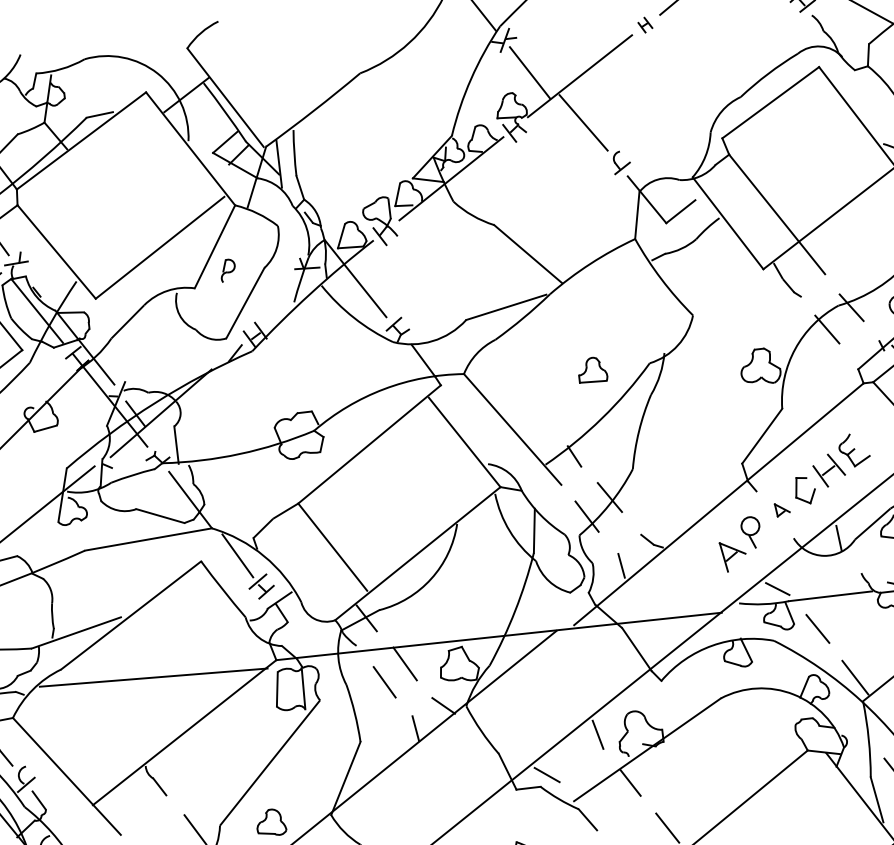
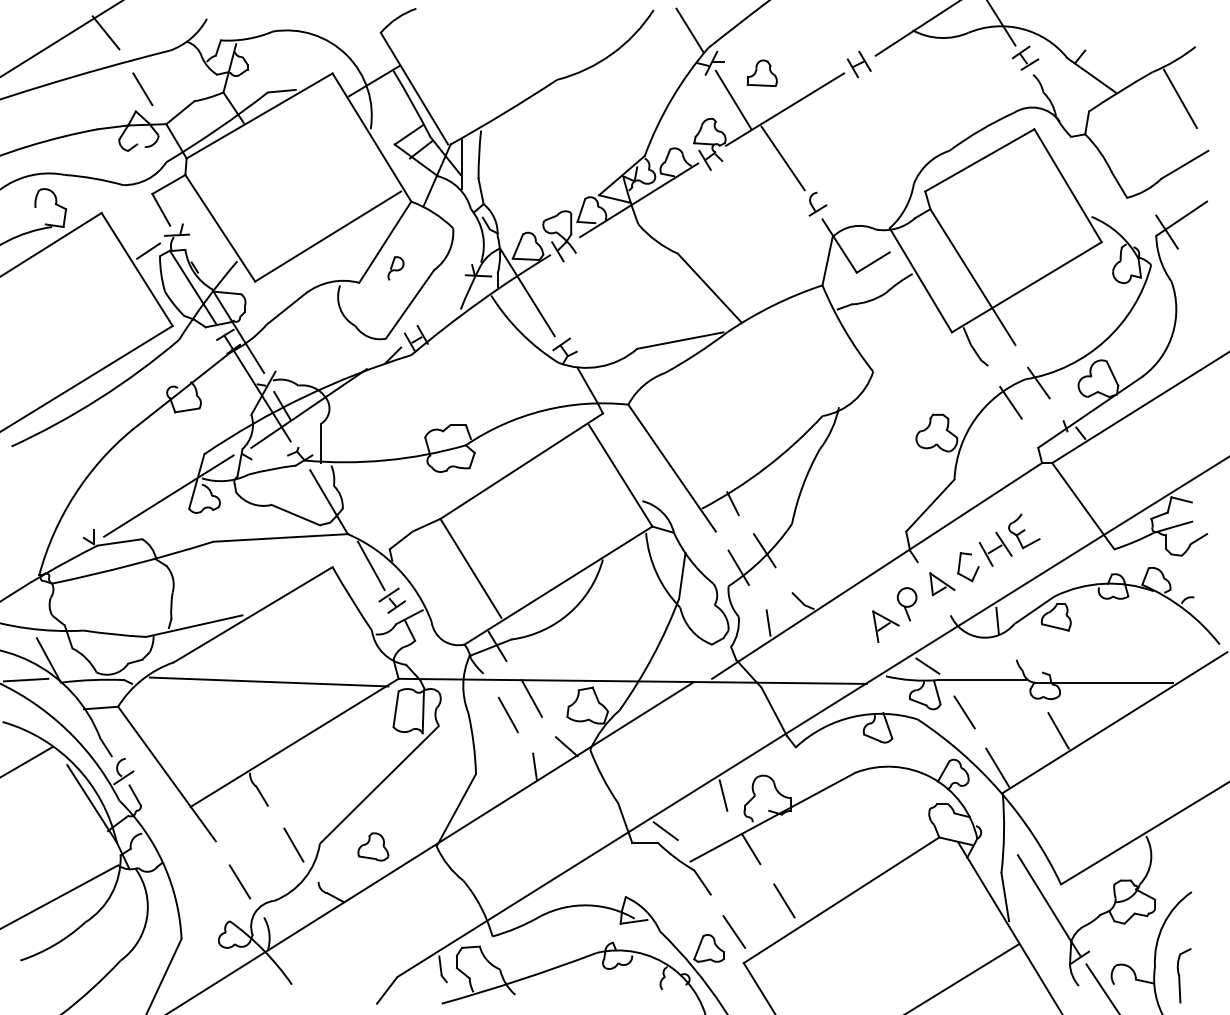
part: (644, 25) -> (858, 64), size x1.67
part: (591, 369) -> (761, 72), moved
part: (782, 509) -> (942, 584), size x1.67

